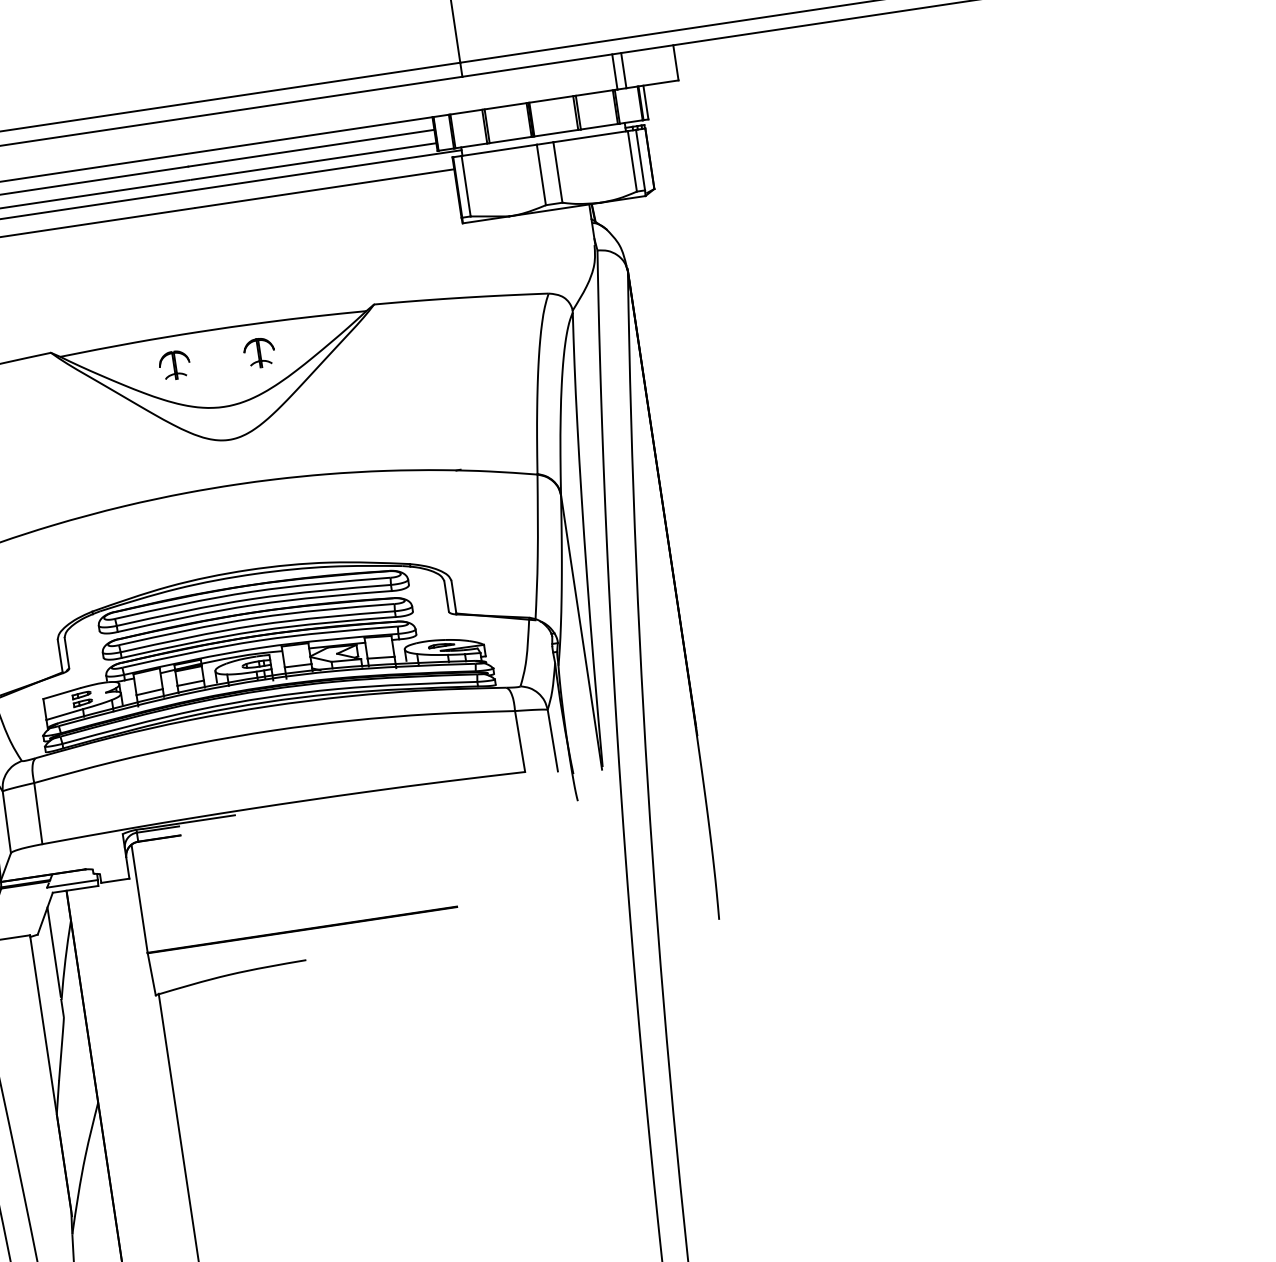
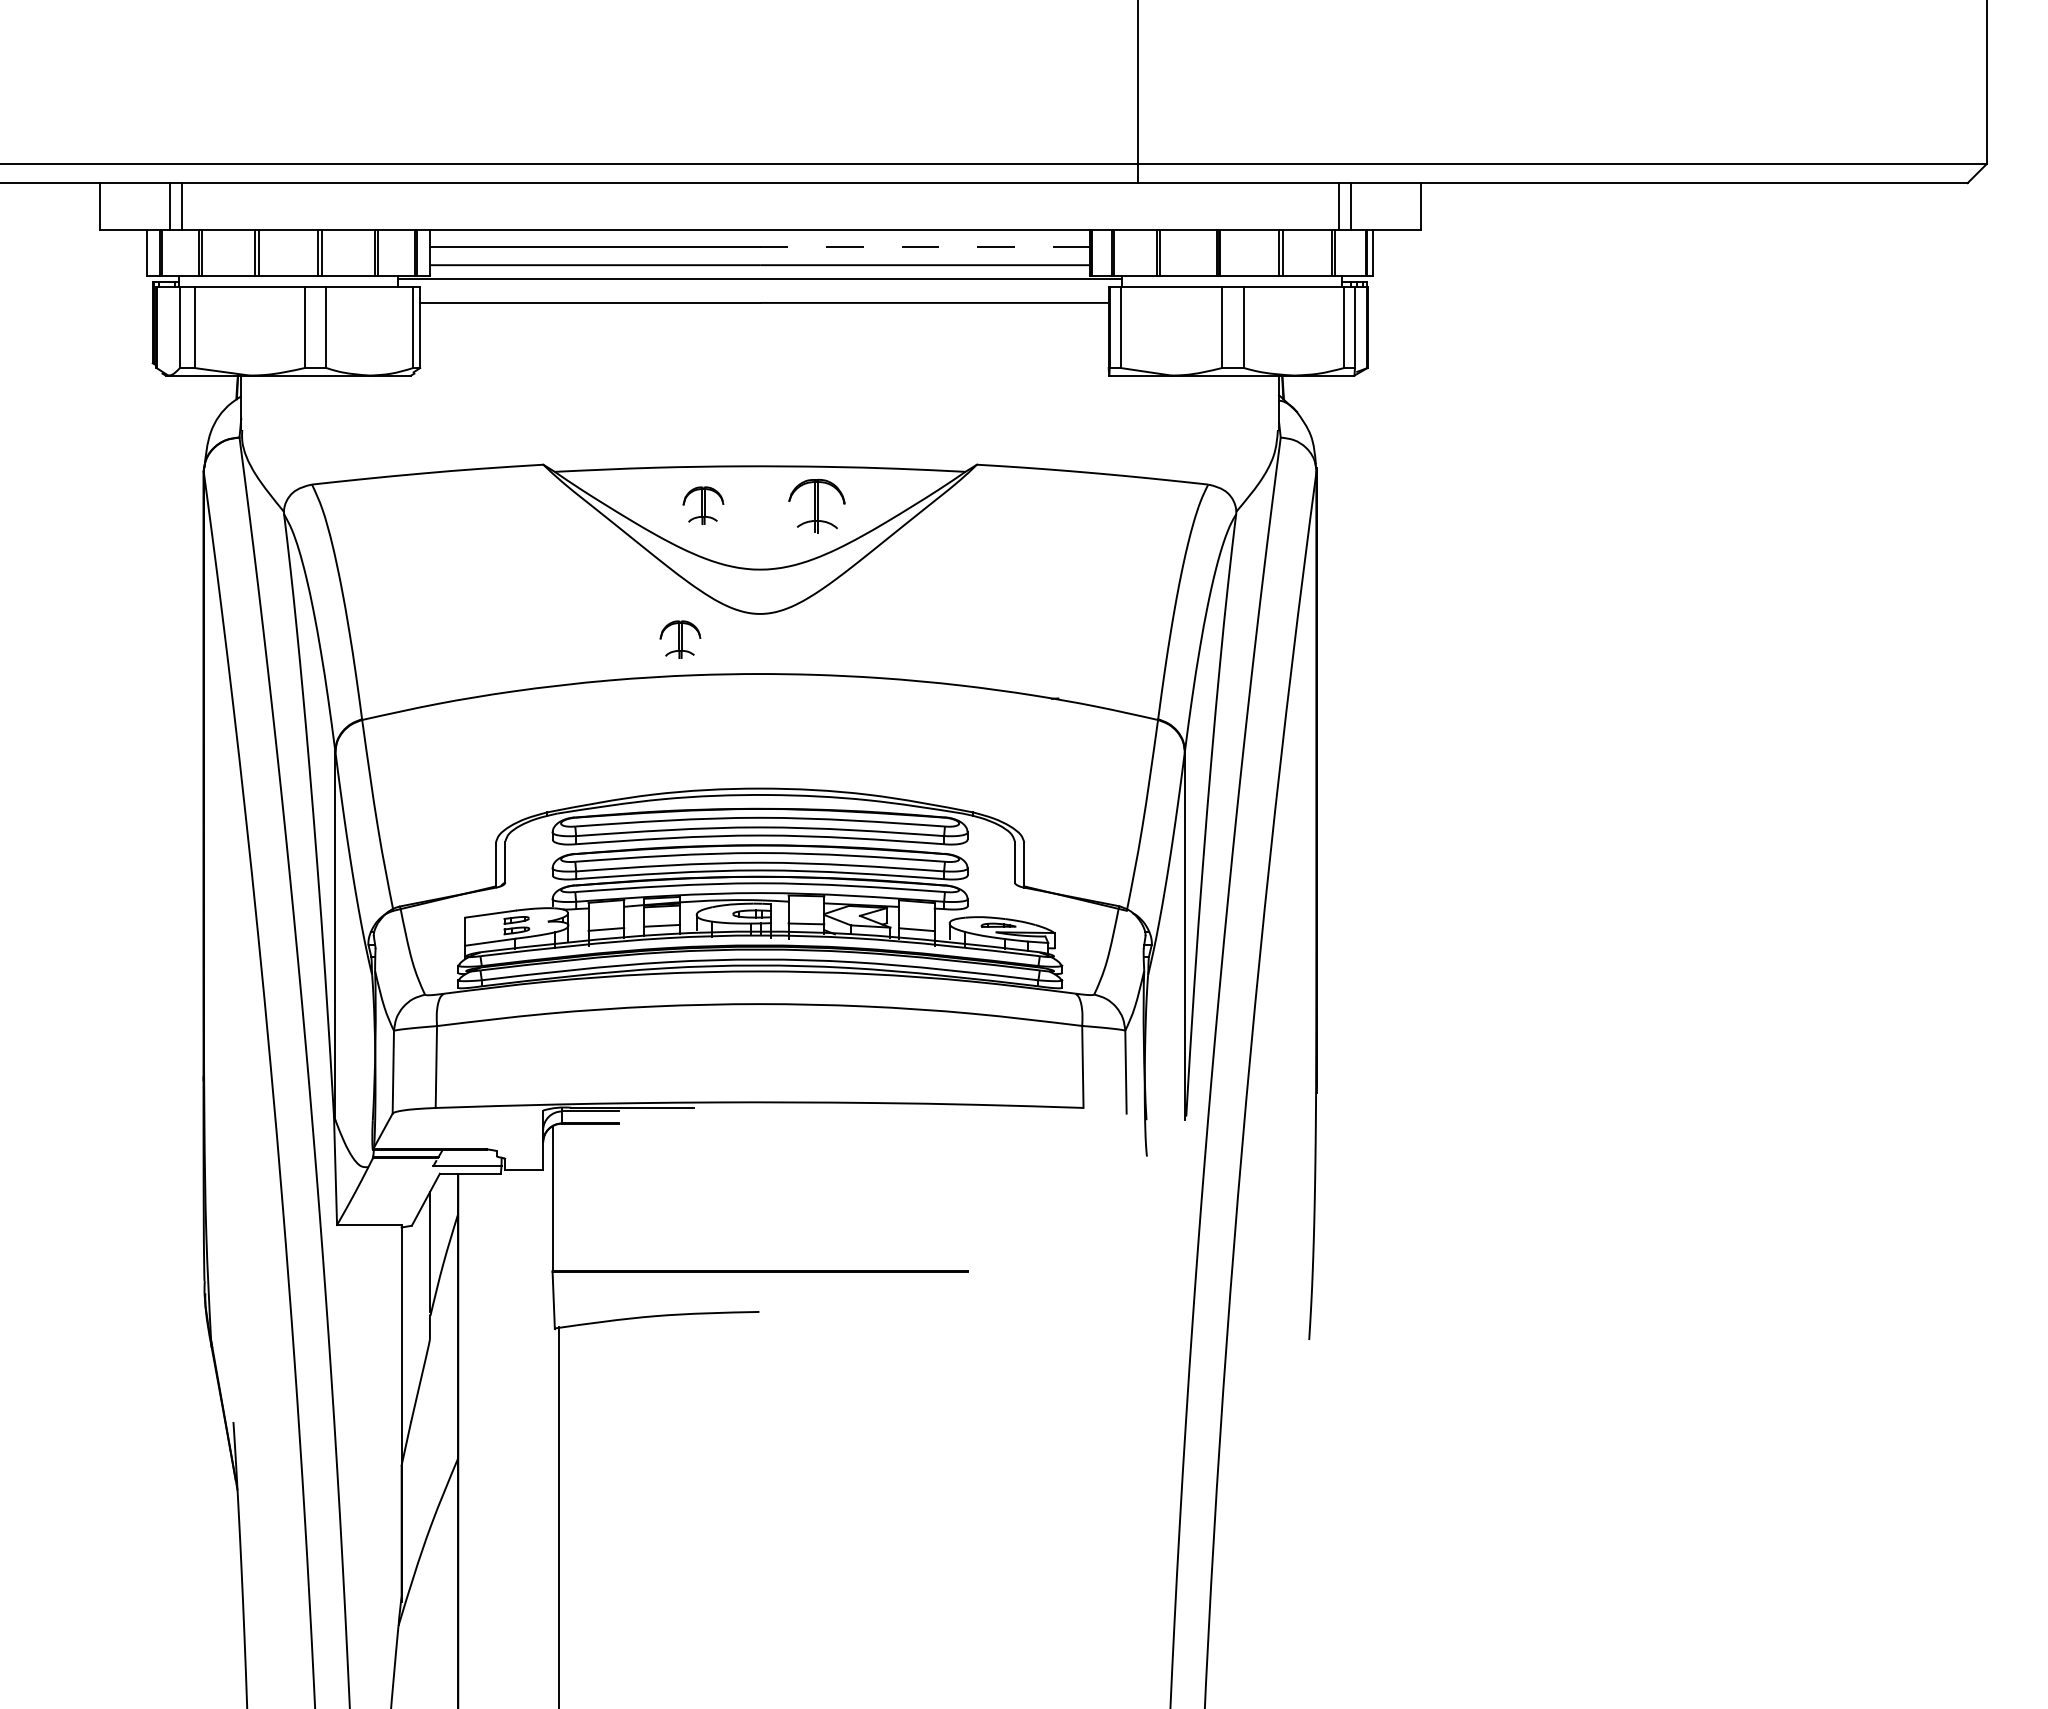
line: (310, 148) -> (924, 247), solid -> dashed
part: (259, 352) -> (816, 505), size x1.4
part: (172, 467) -> (680, 639), added

